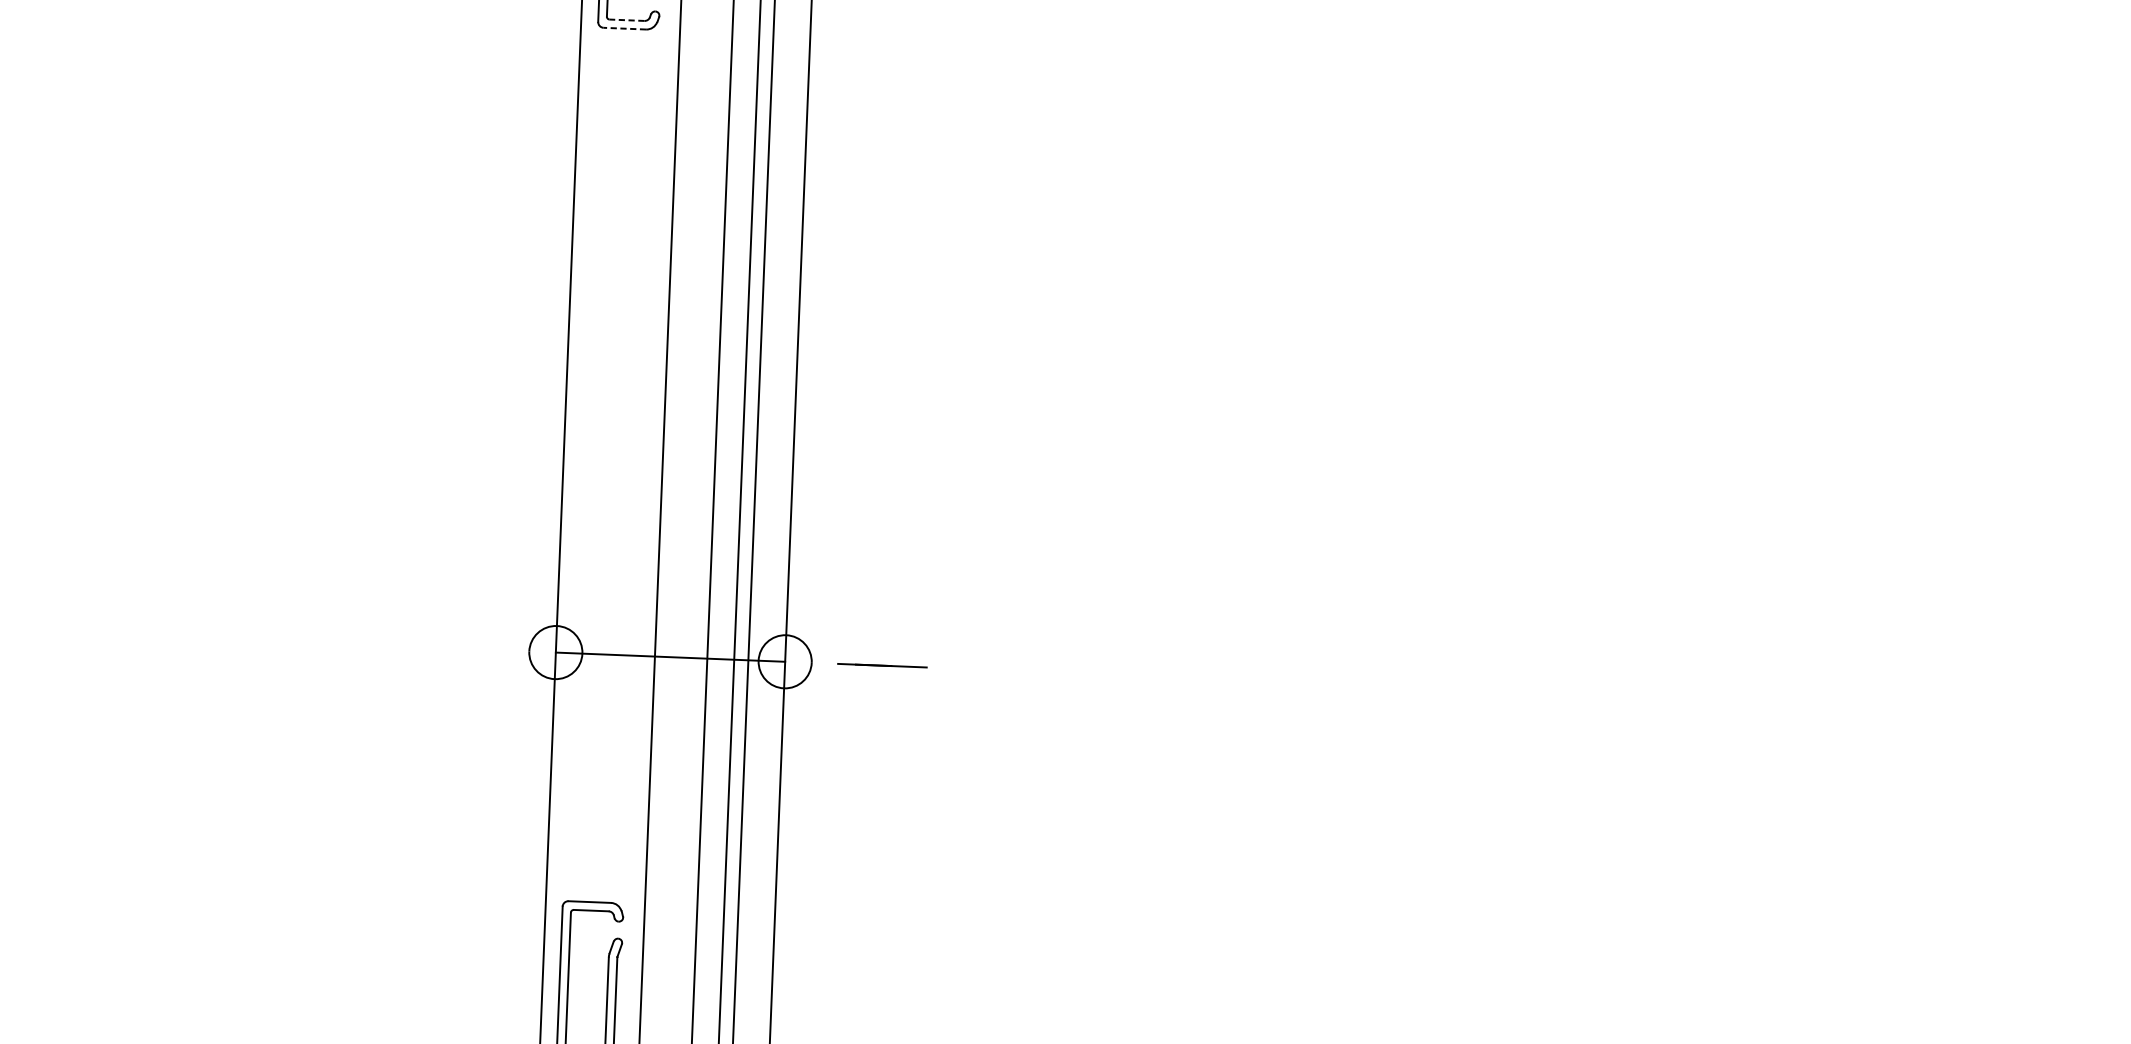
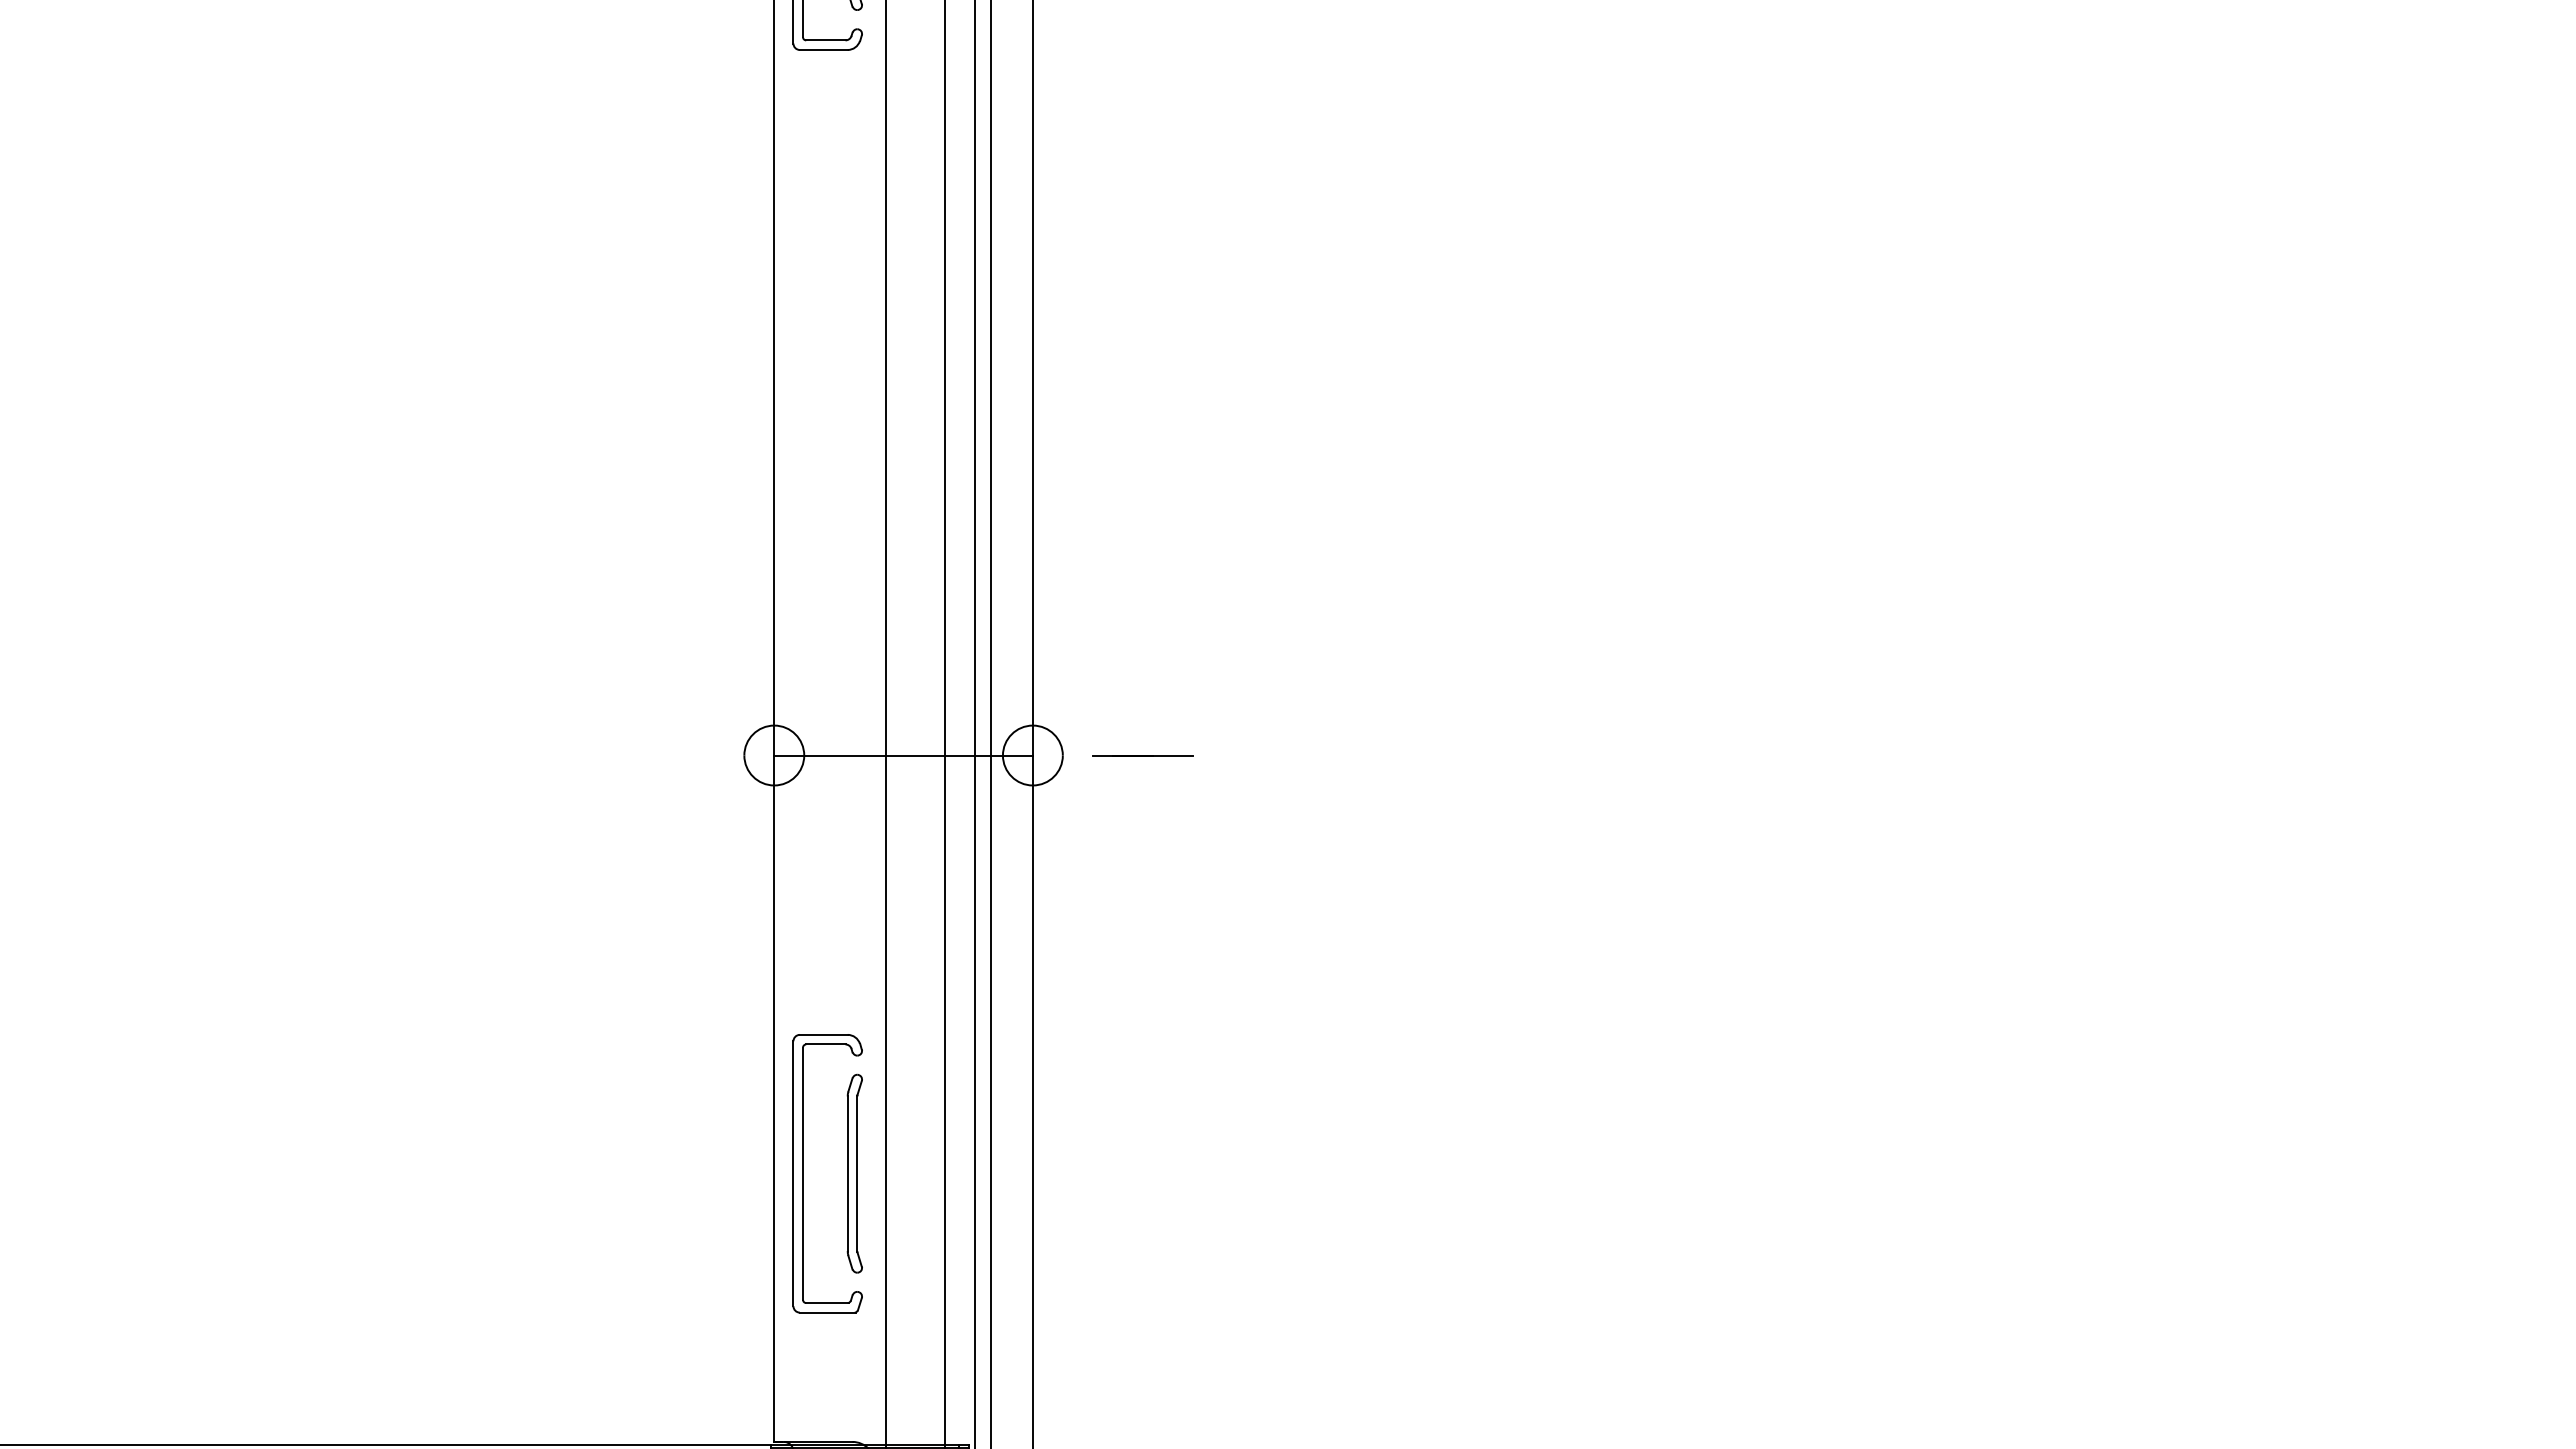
line: (626, 20) -> (825, 40), dashed -> solid
line: (624, 28) -> (823, 49), dashed -> solid

